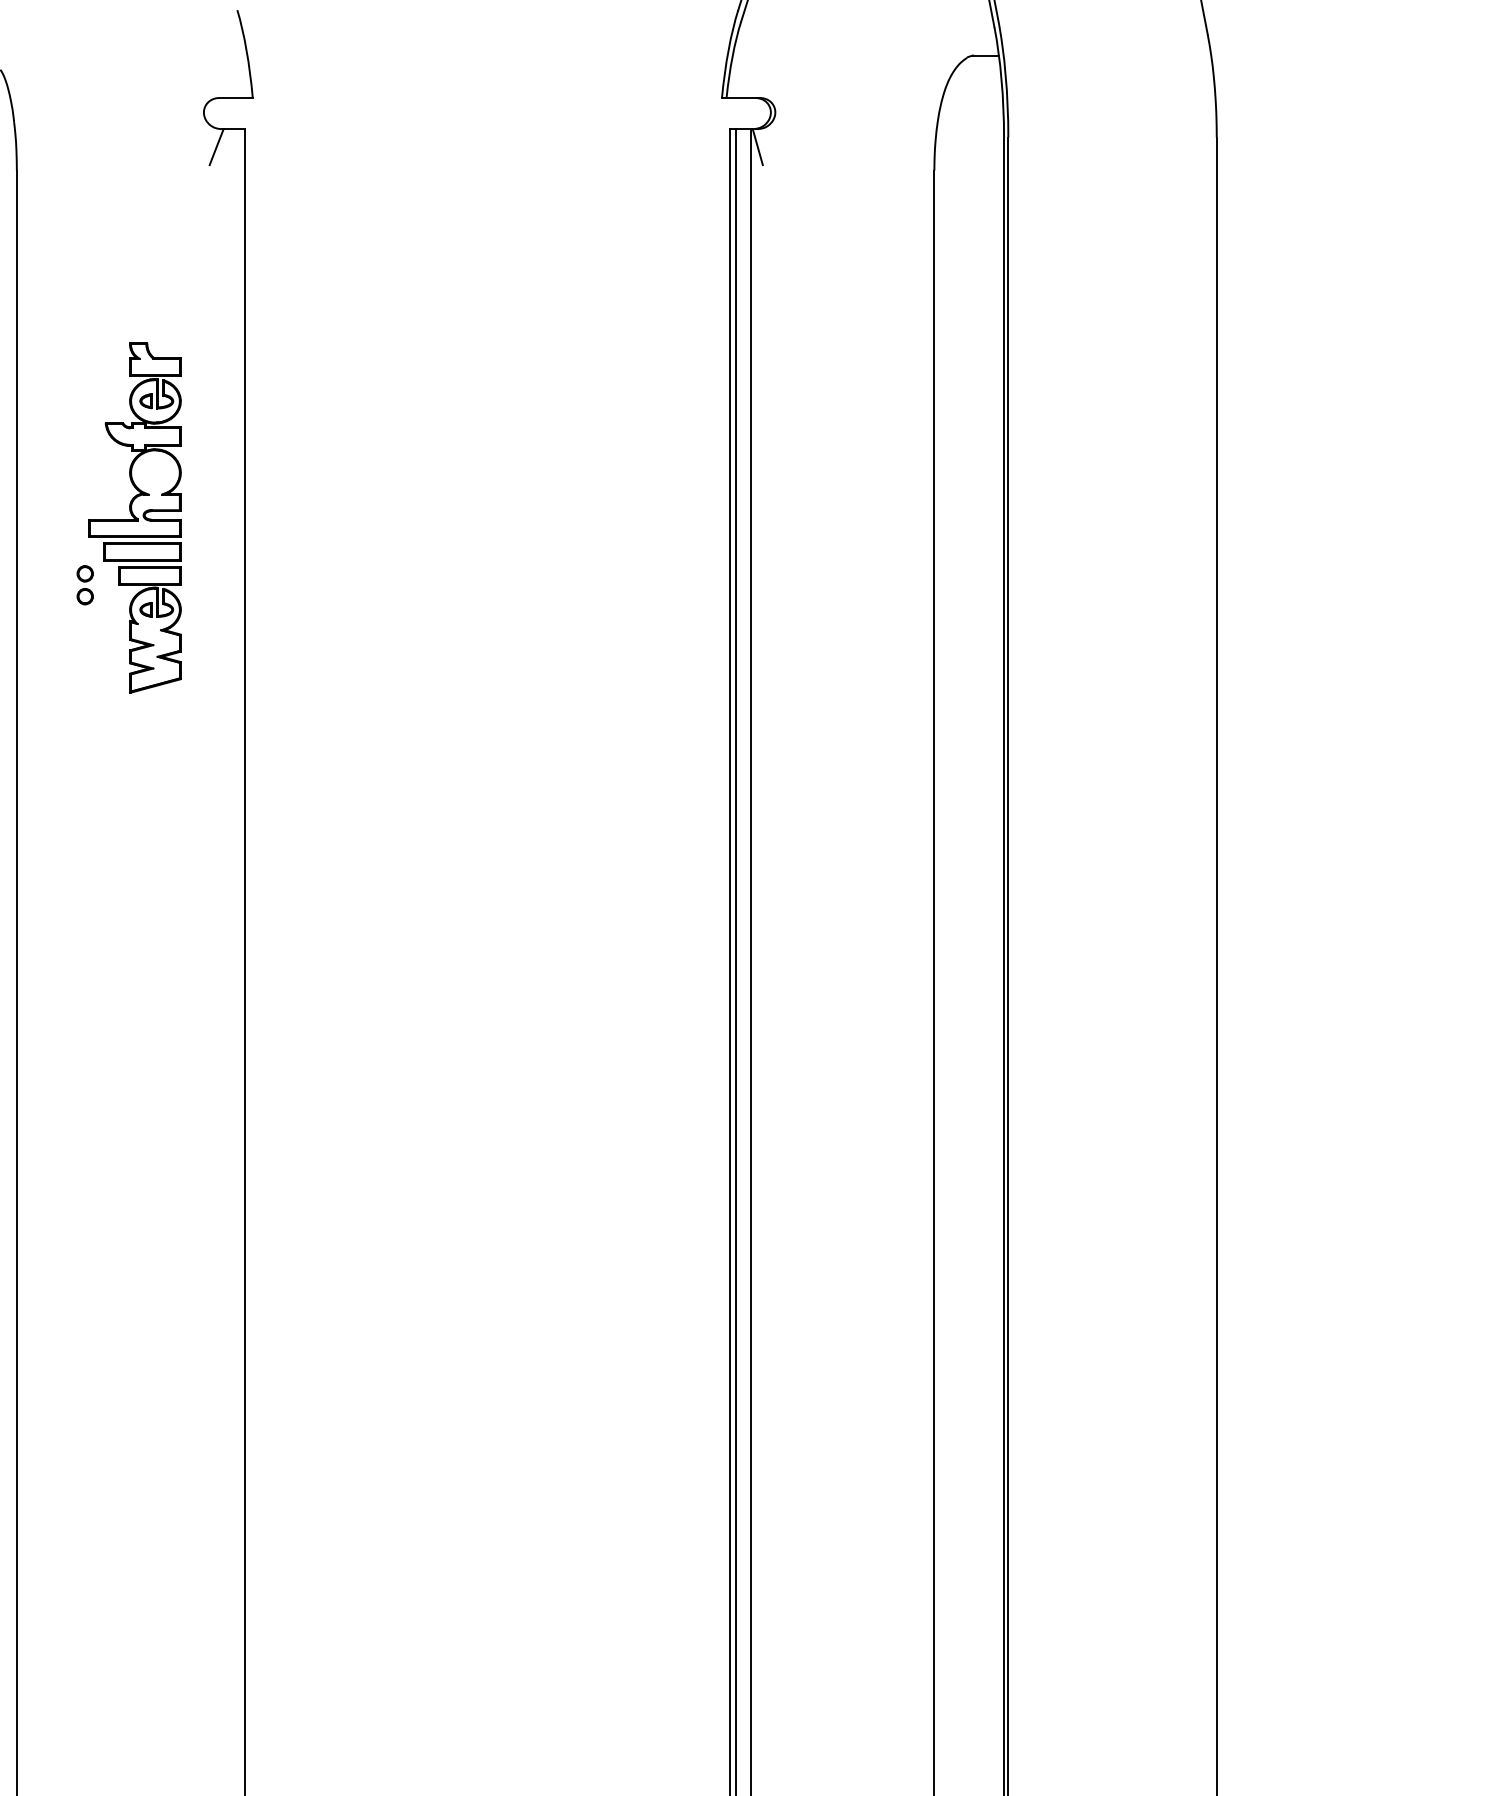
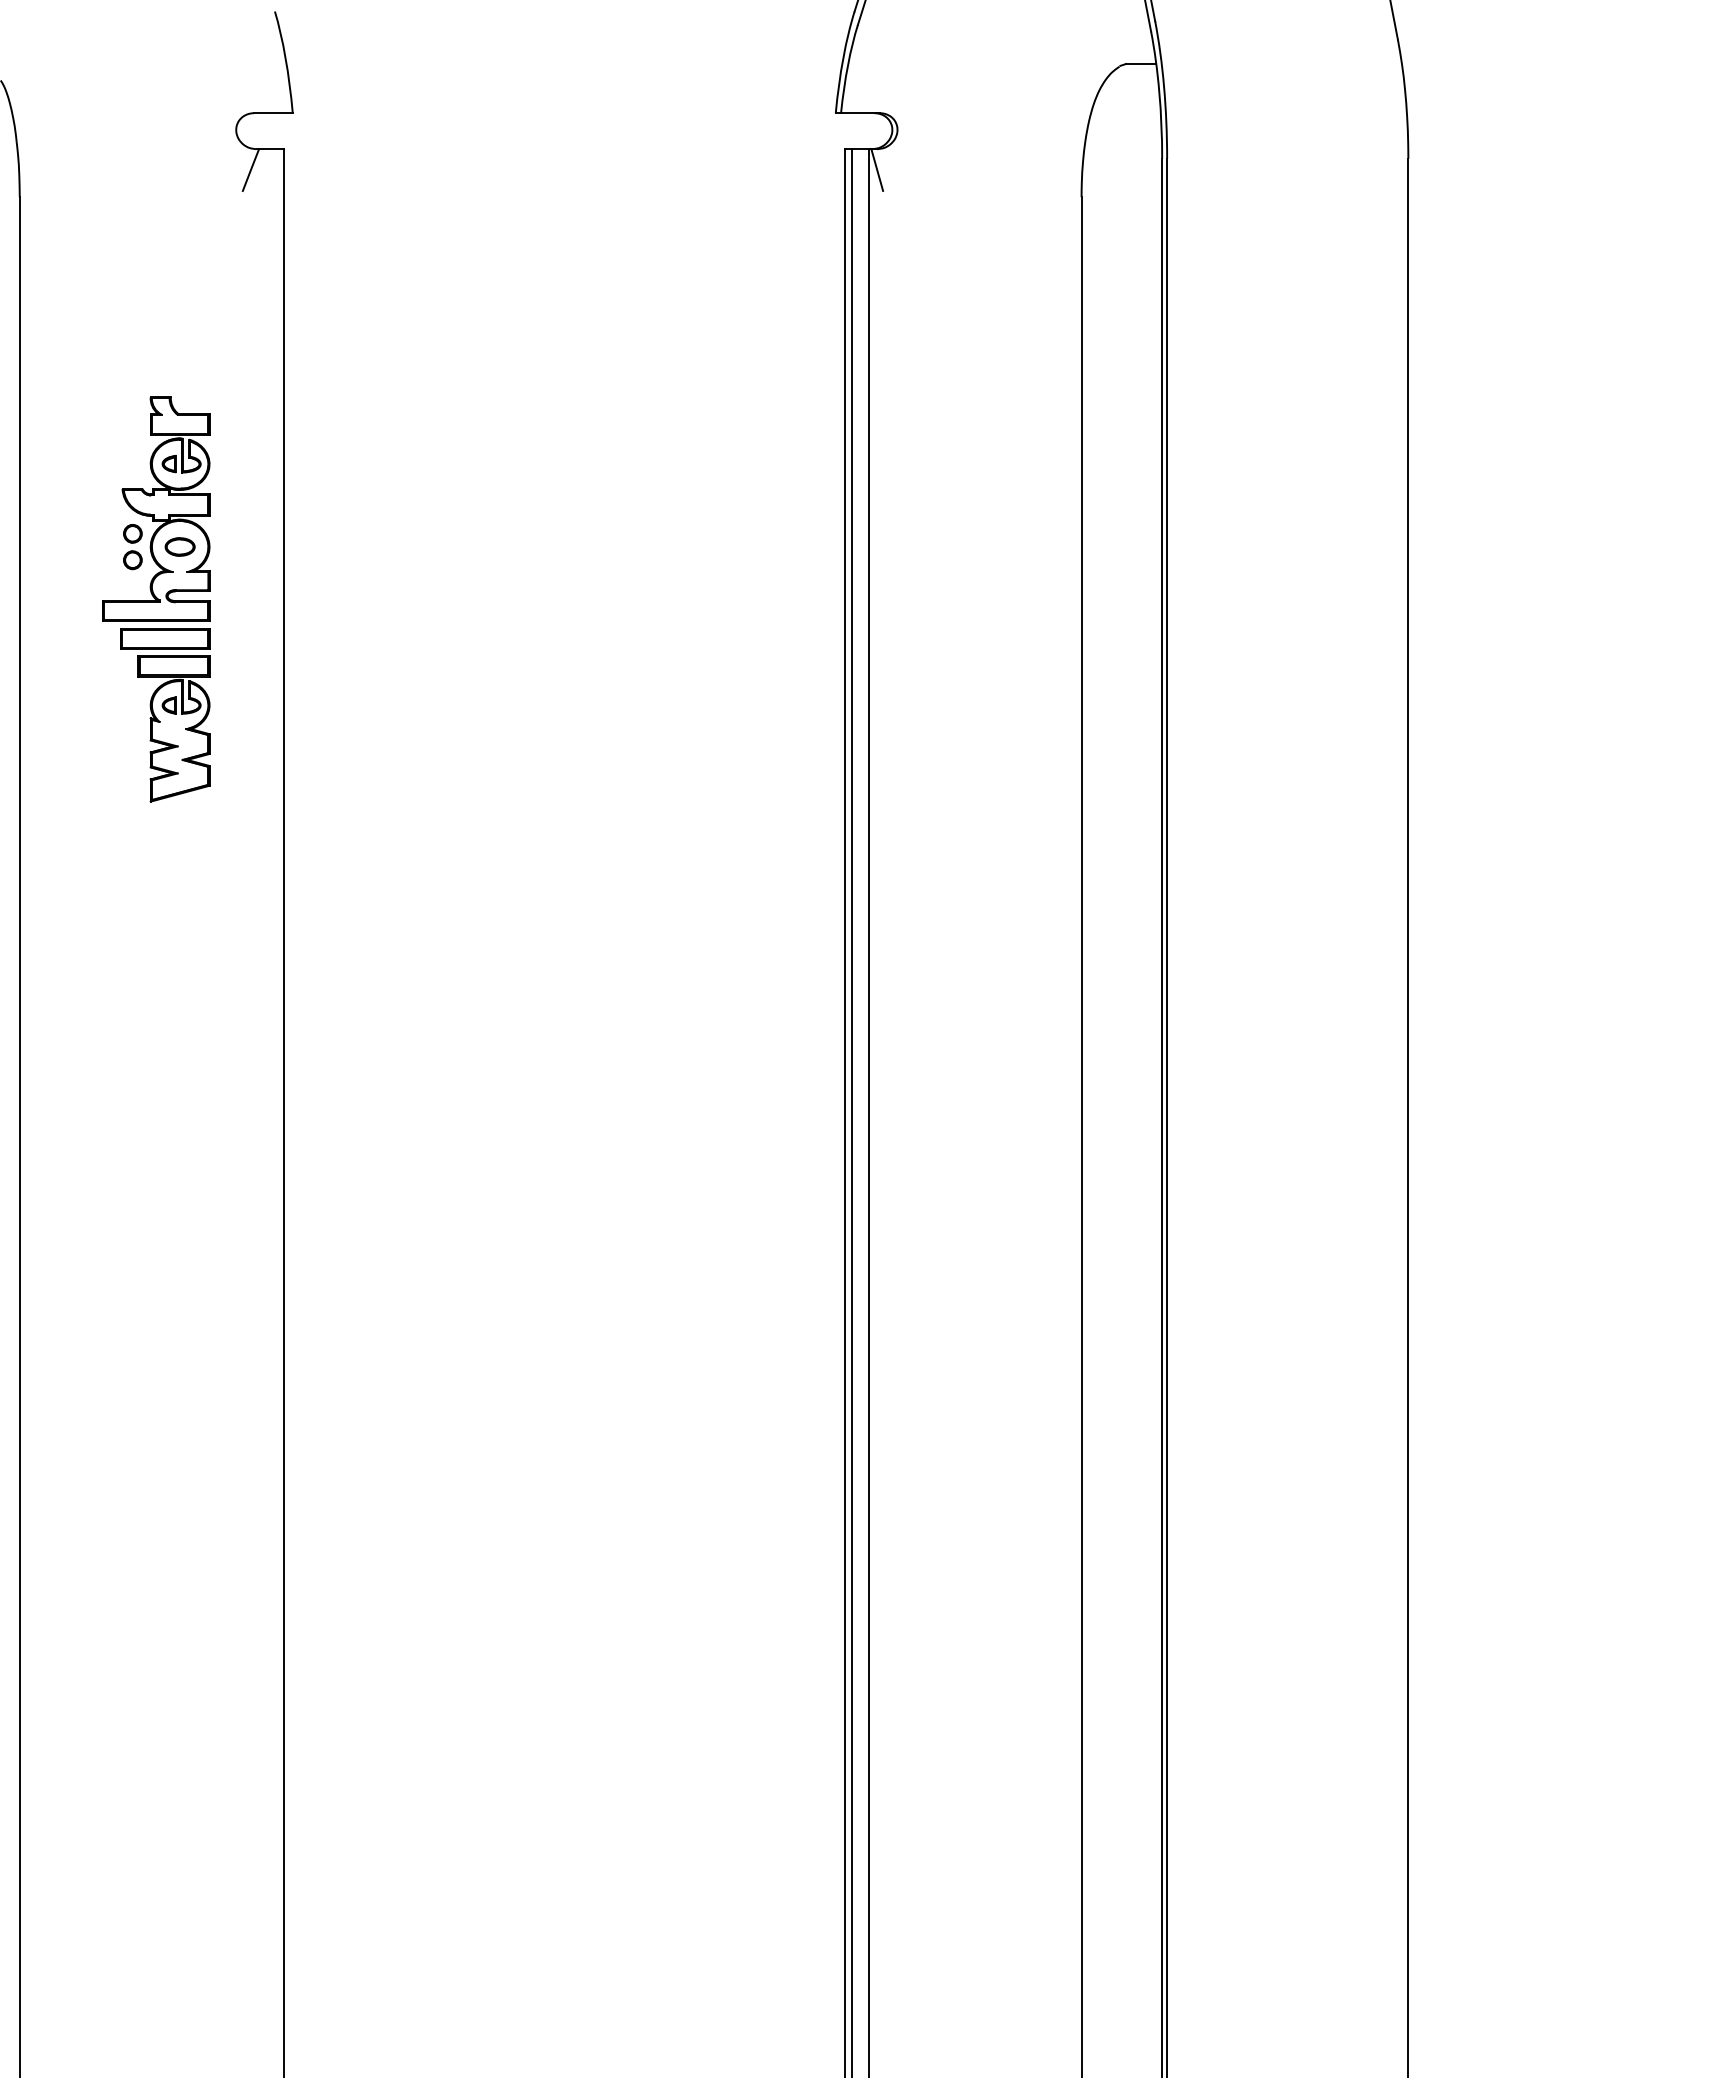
part: (154, 472) -> (179, 546), added
part: (84, 585) -> (132, 547), moved

